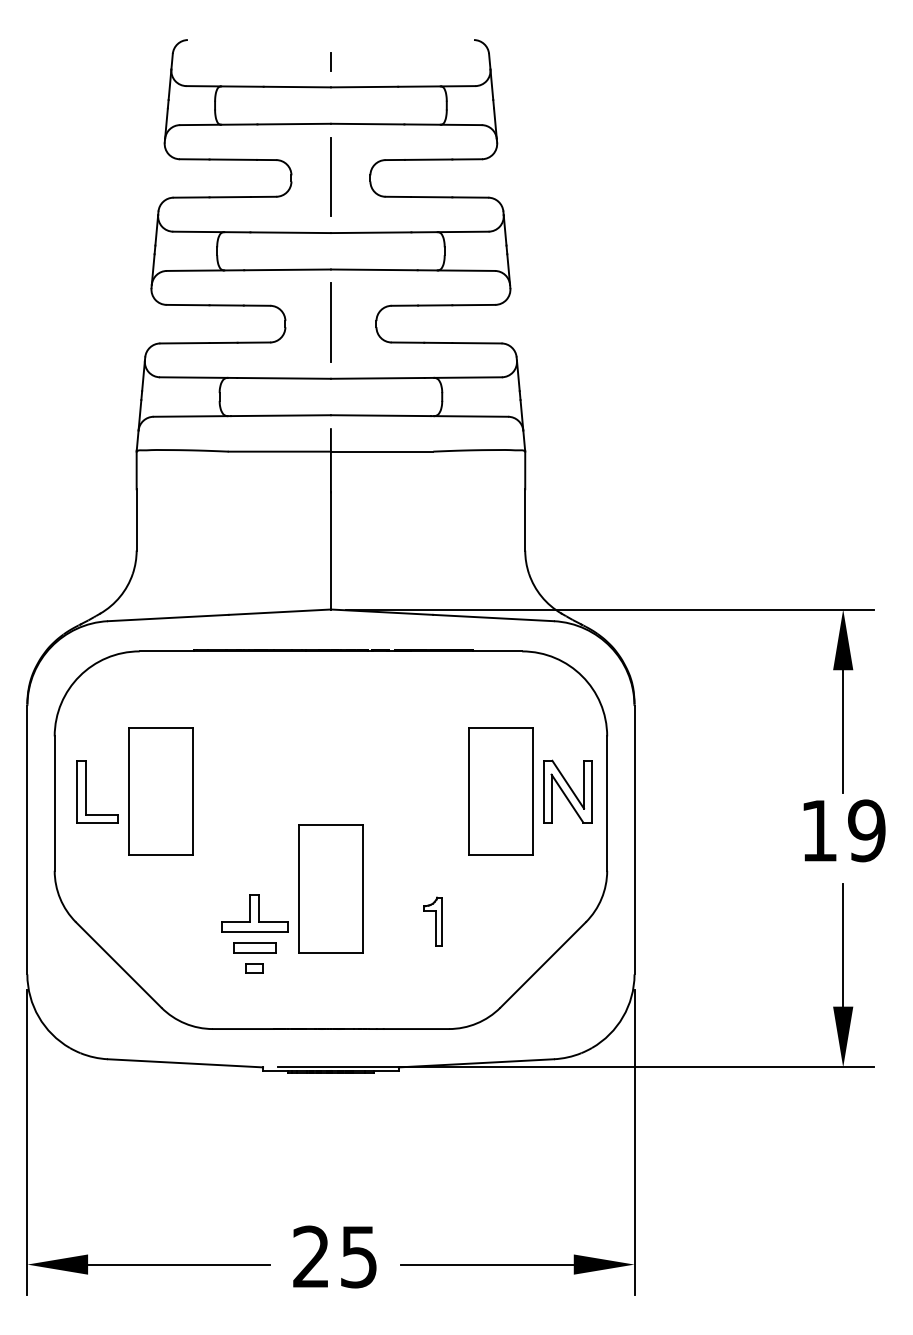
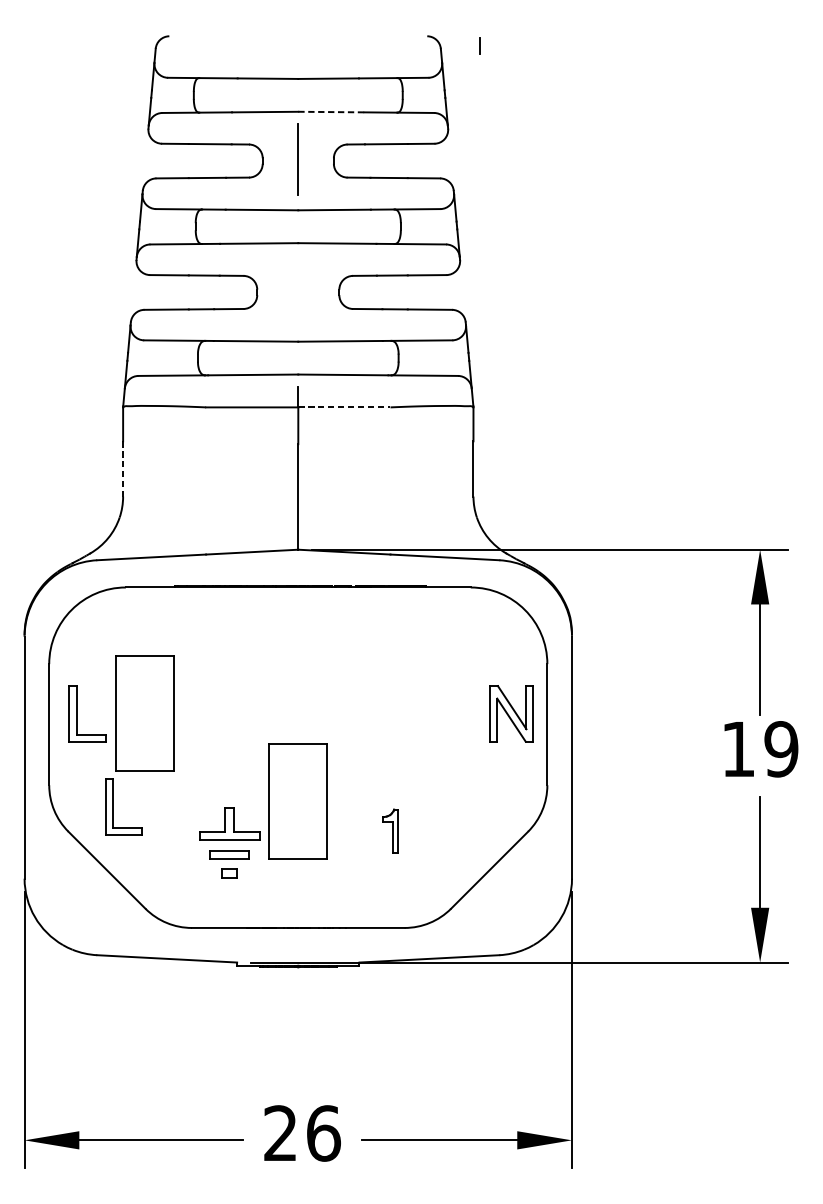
line: (330, 61) -> (480, 45), moved
line: (367, 124) -> (331, 112), solid -> dashed
line: (330, 322) -> (297, 290), removed
line: (382, 451) -> (344, 407), solid -> dashed
line: (136, 519) -> (122, 468), solid -> dashed
part: (500, 791) -> (451, 713), removed
part: (126, 894) -> (113, 806), added
text: (359, 1256) -> (324, 1133), 25 -> 26

